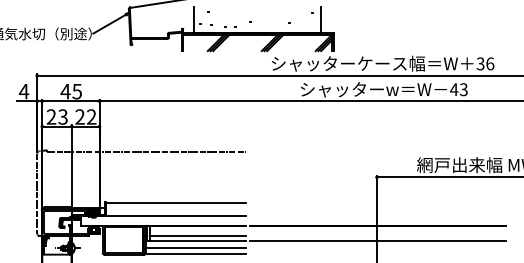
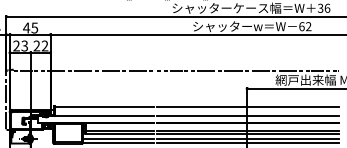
text: (458, 89) -> (304, 26), 43 -> 62
line: (377, 152) -> (247, 71), added
line: (377, 202) -> (247, 106), added
line: (377, 216) -> (247, 116), added
line: (377, 236) -> (247, 130), added
line: (377, 247) -> (247, 138), added
line: (377, 253) -> (247, 142), added

